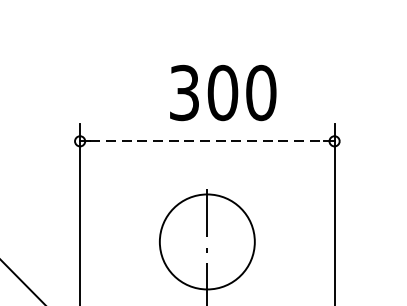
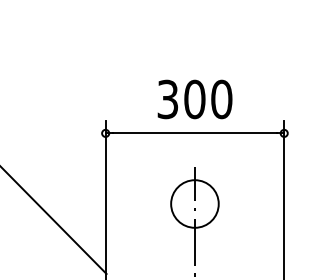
text: (222, 93) -> (194, 99), moved
line: (208, 141) -> (195, 133), dashed -> solid
circle: (206, 241) -> (194, 203), size x0.71

